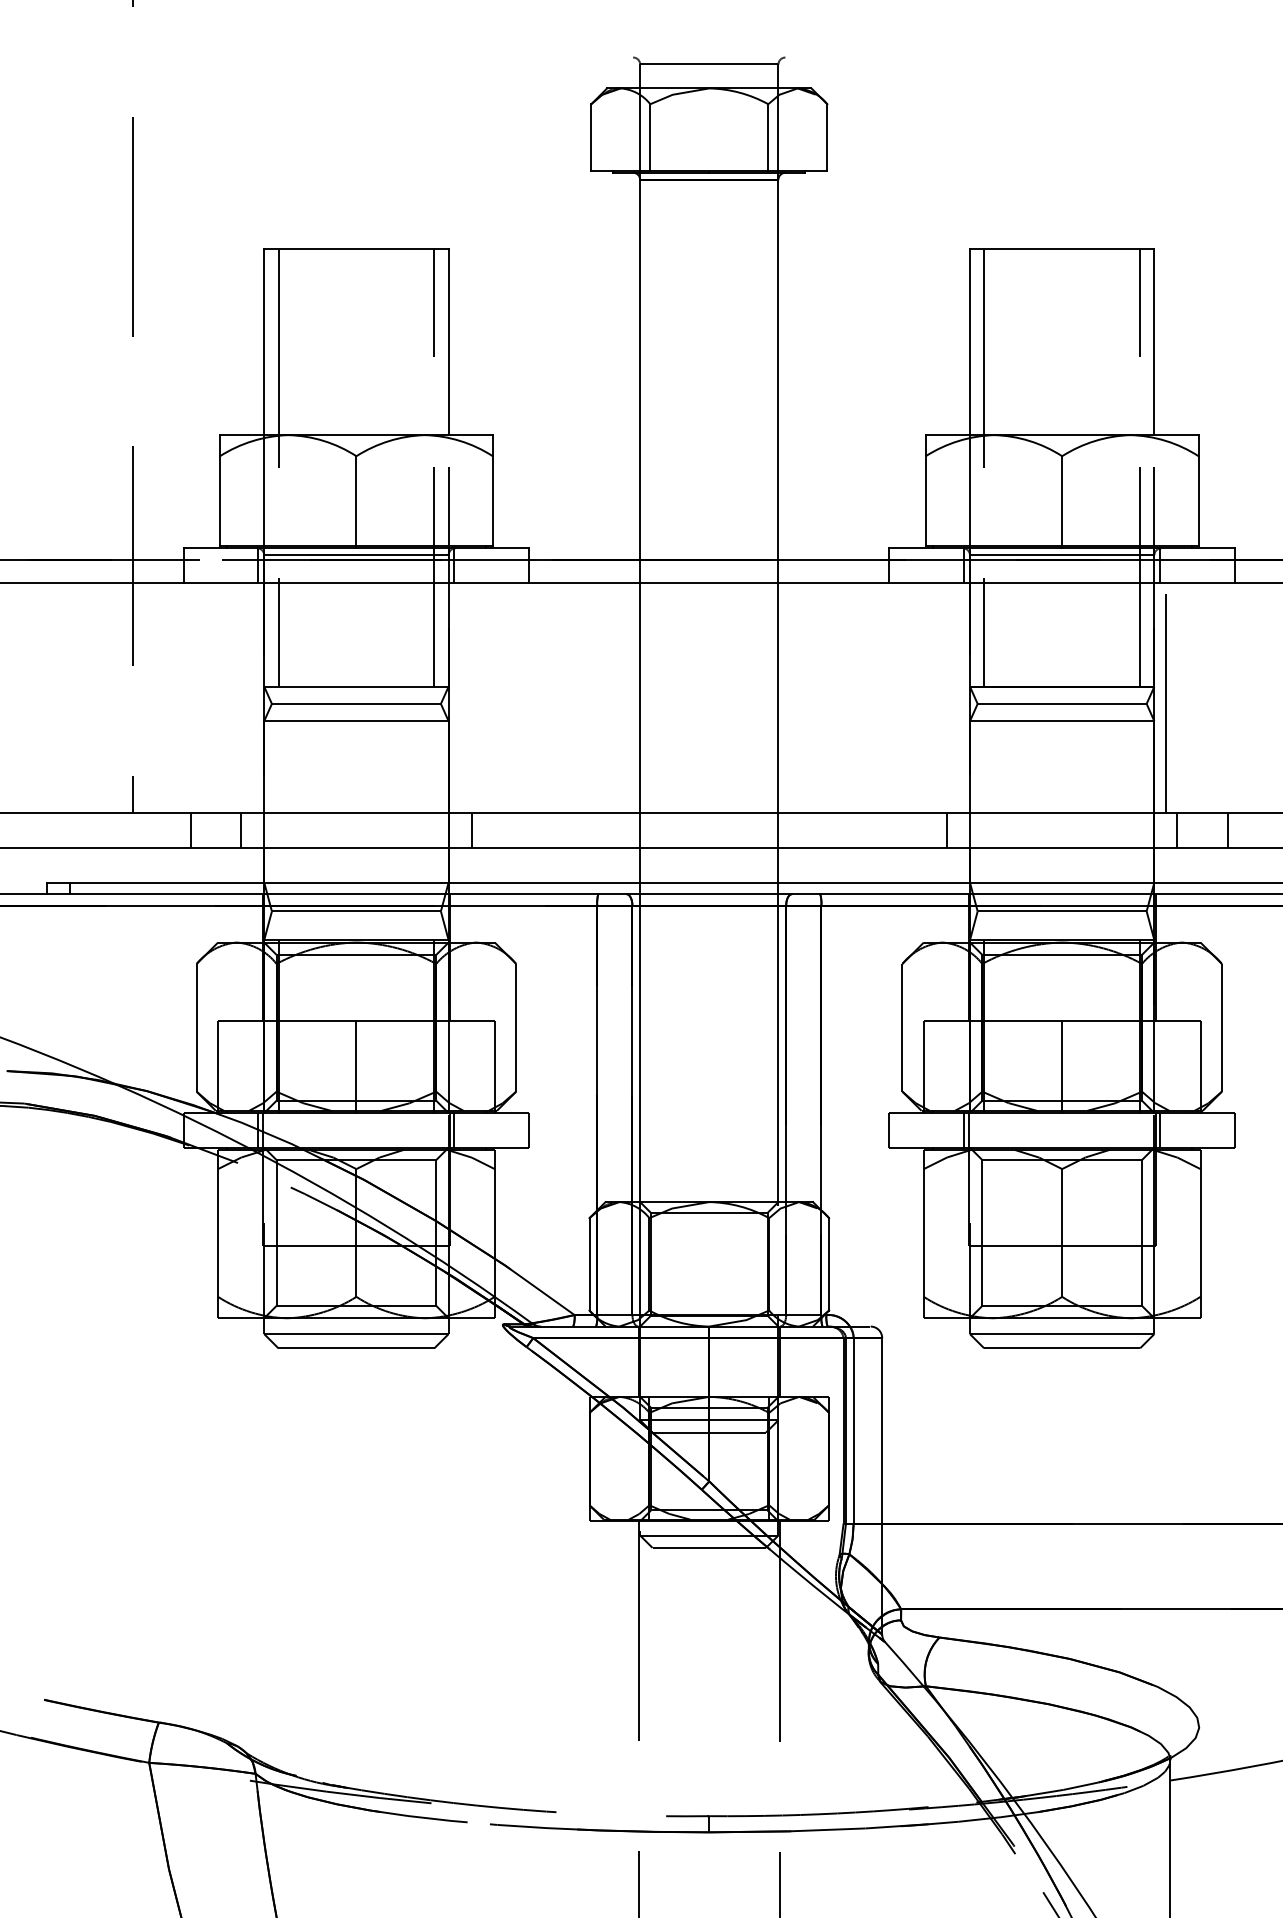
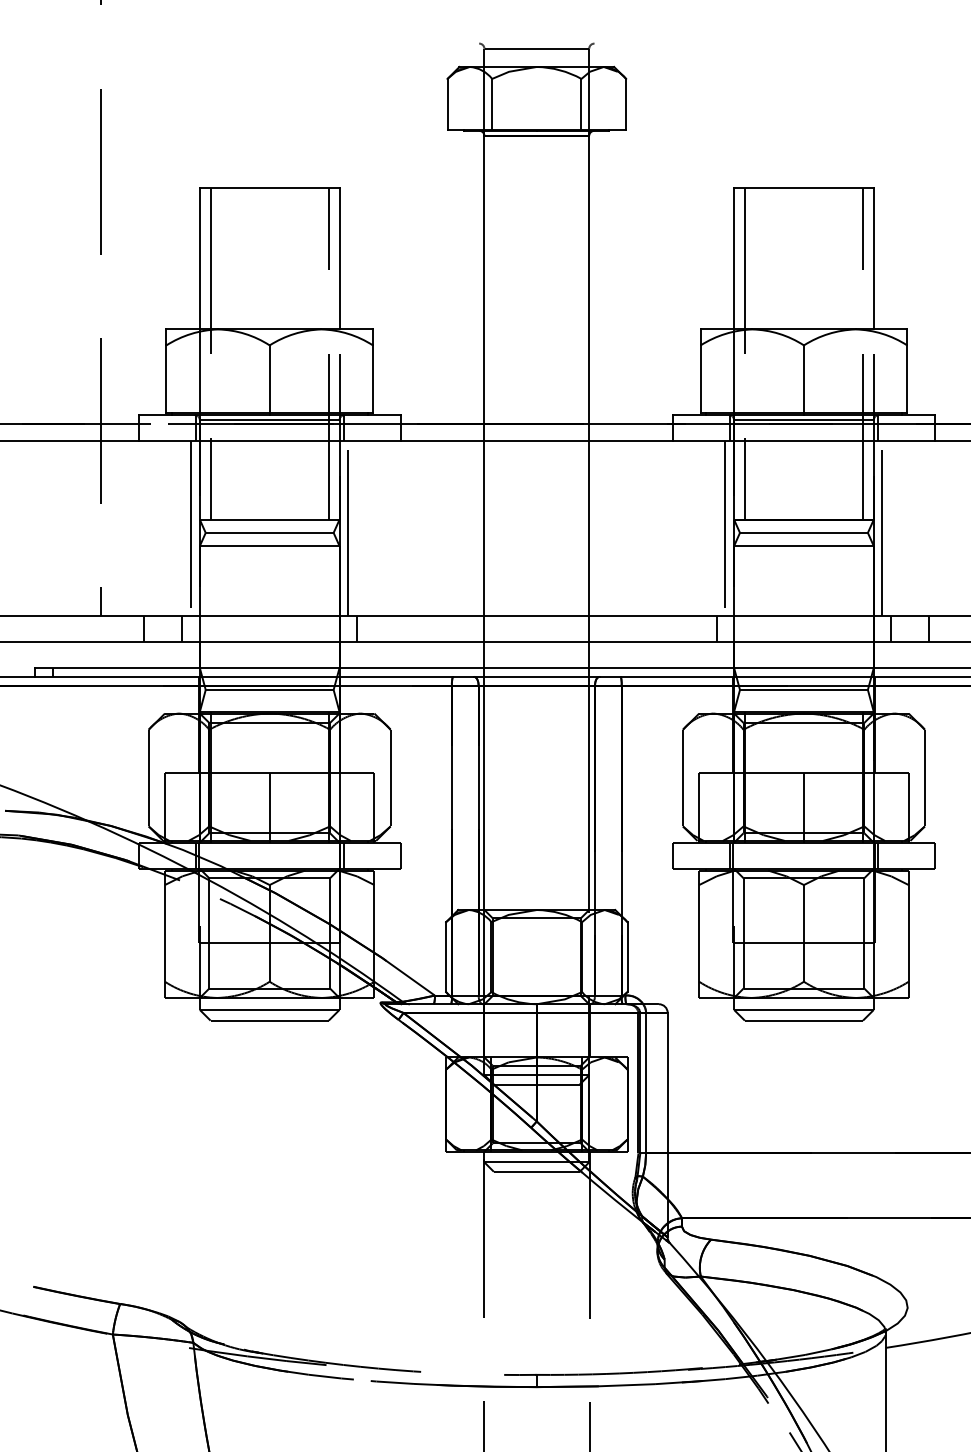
line: (252, 697) -> (191, 528), added
line: (460, 697) -> (348, 528), added
line: (958, 697) -> (725, 528), added

